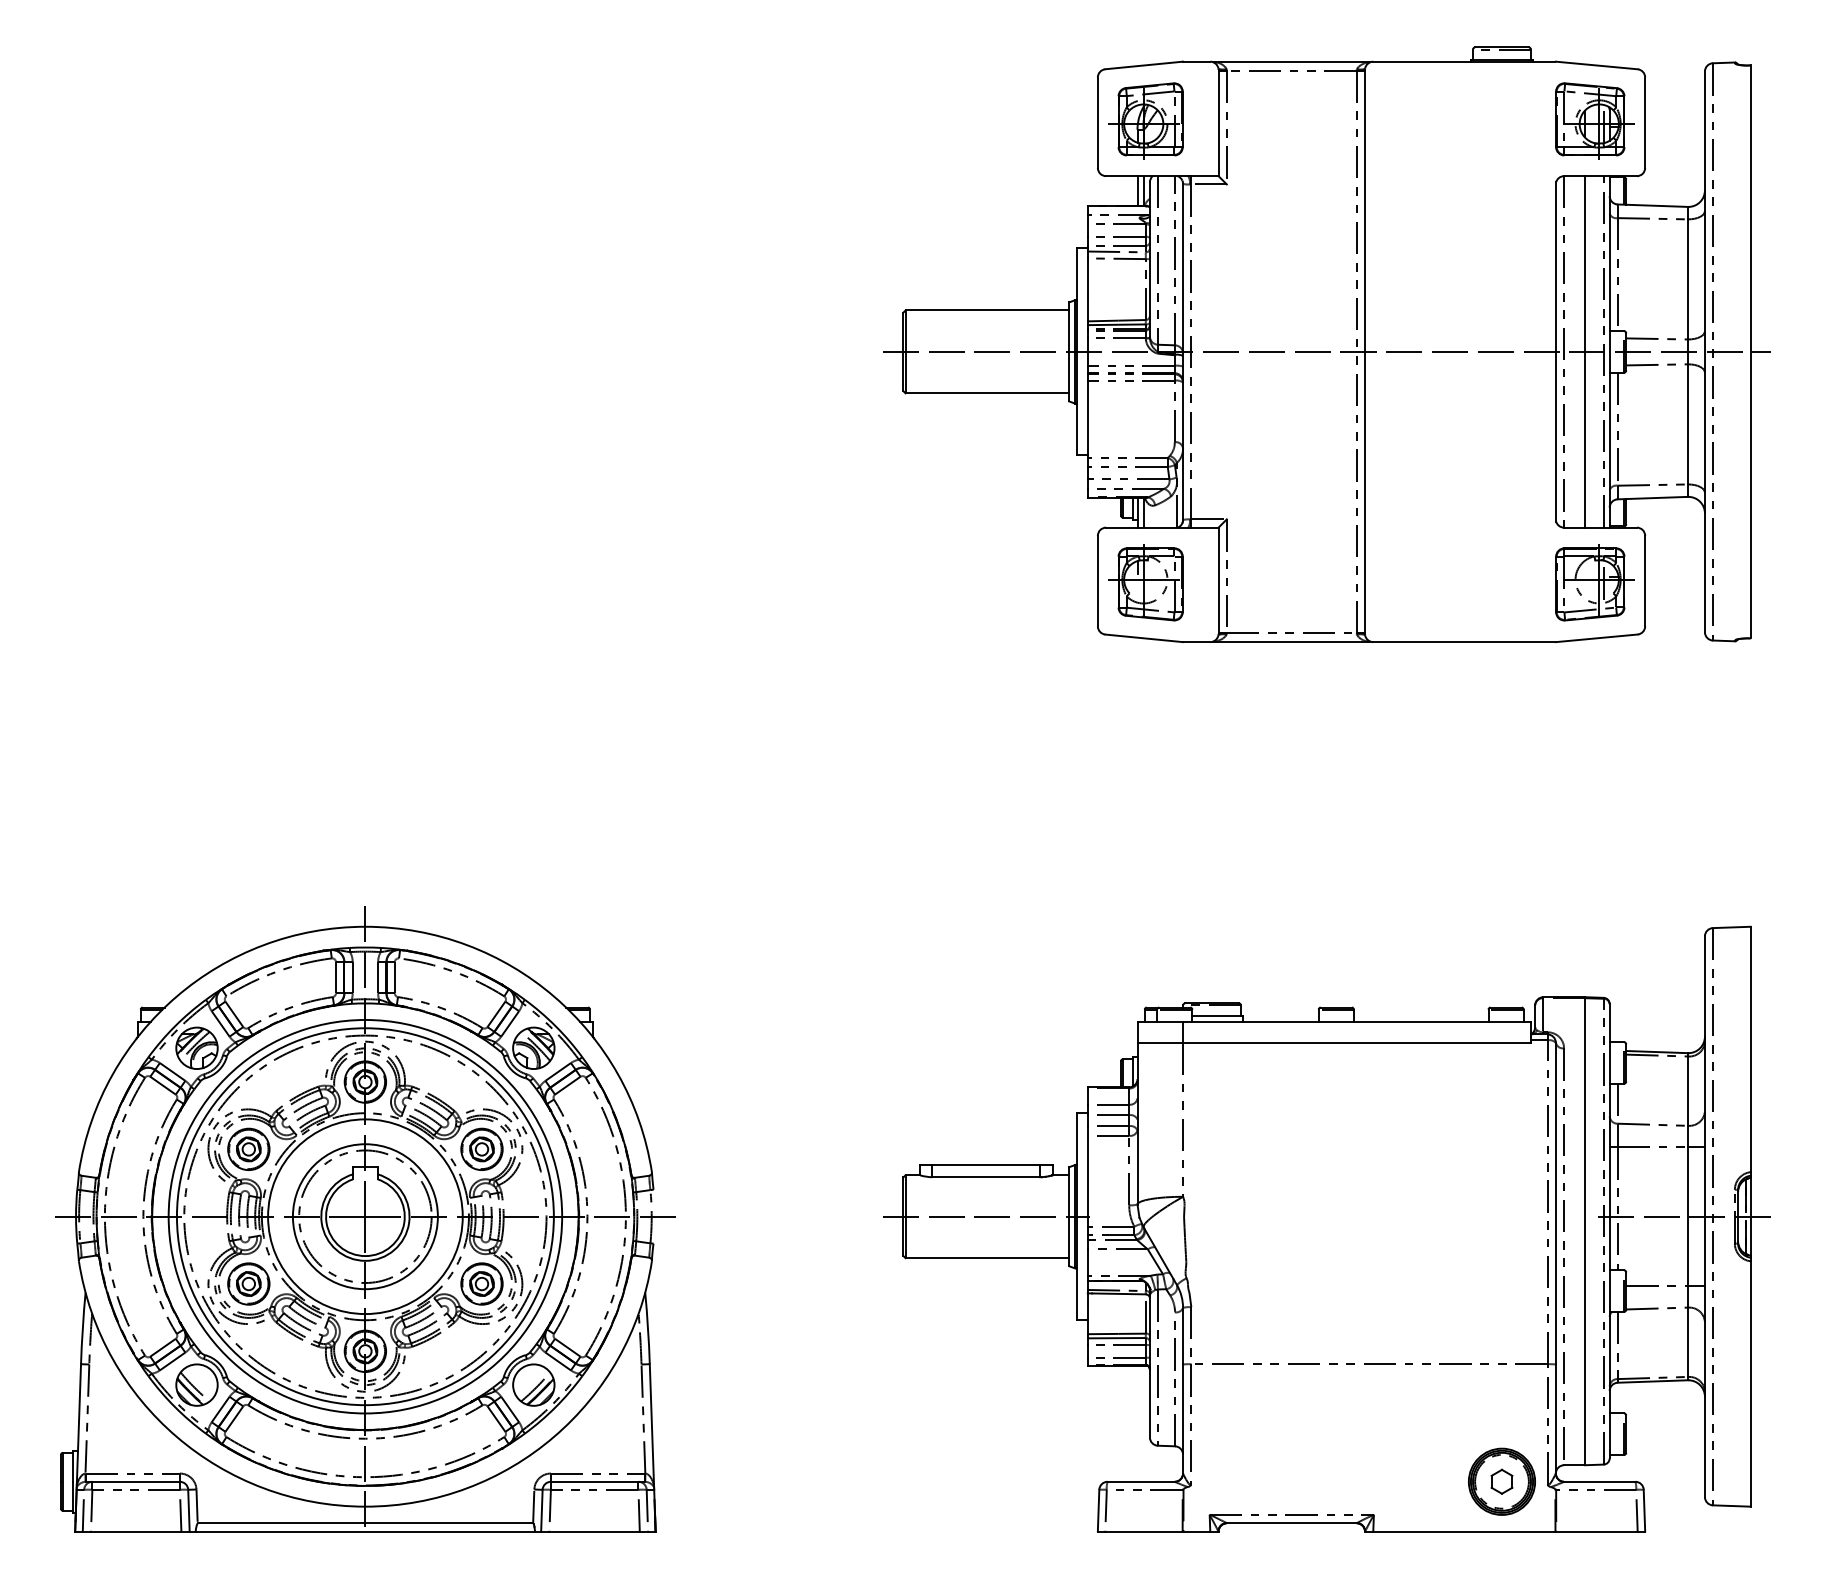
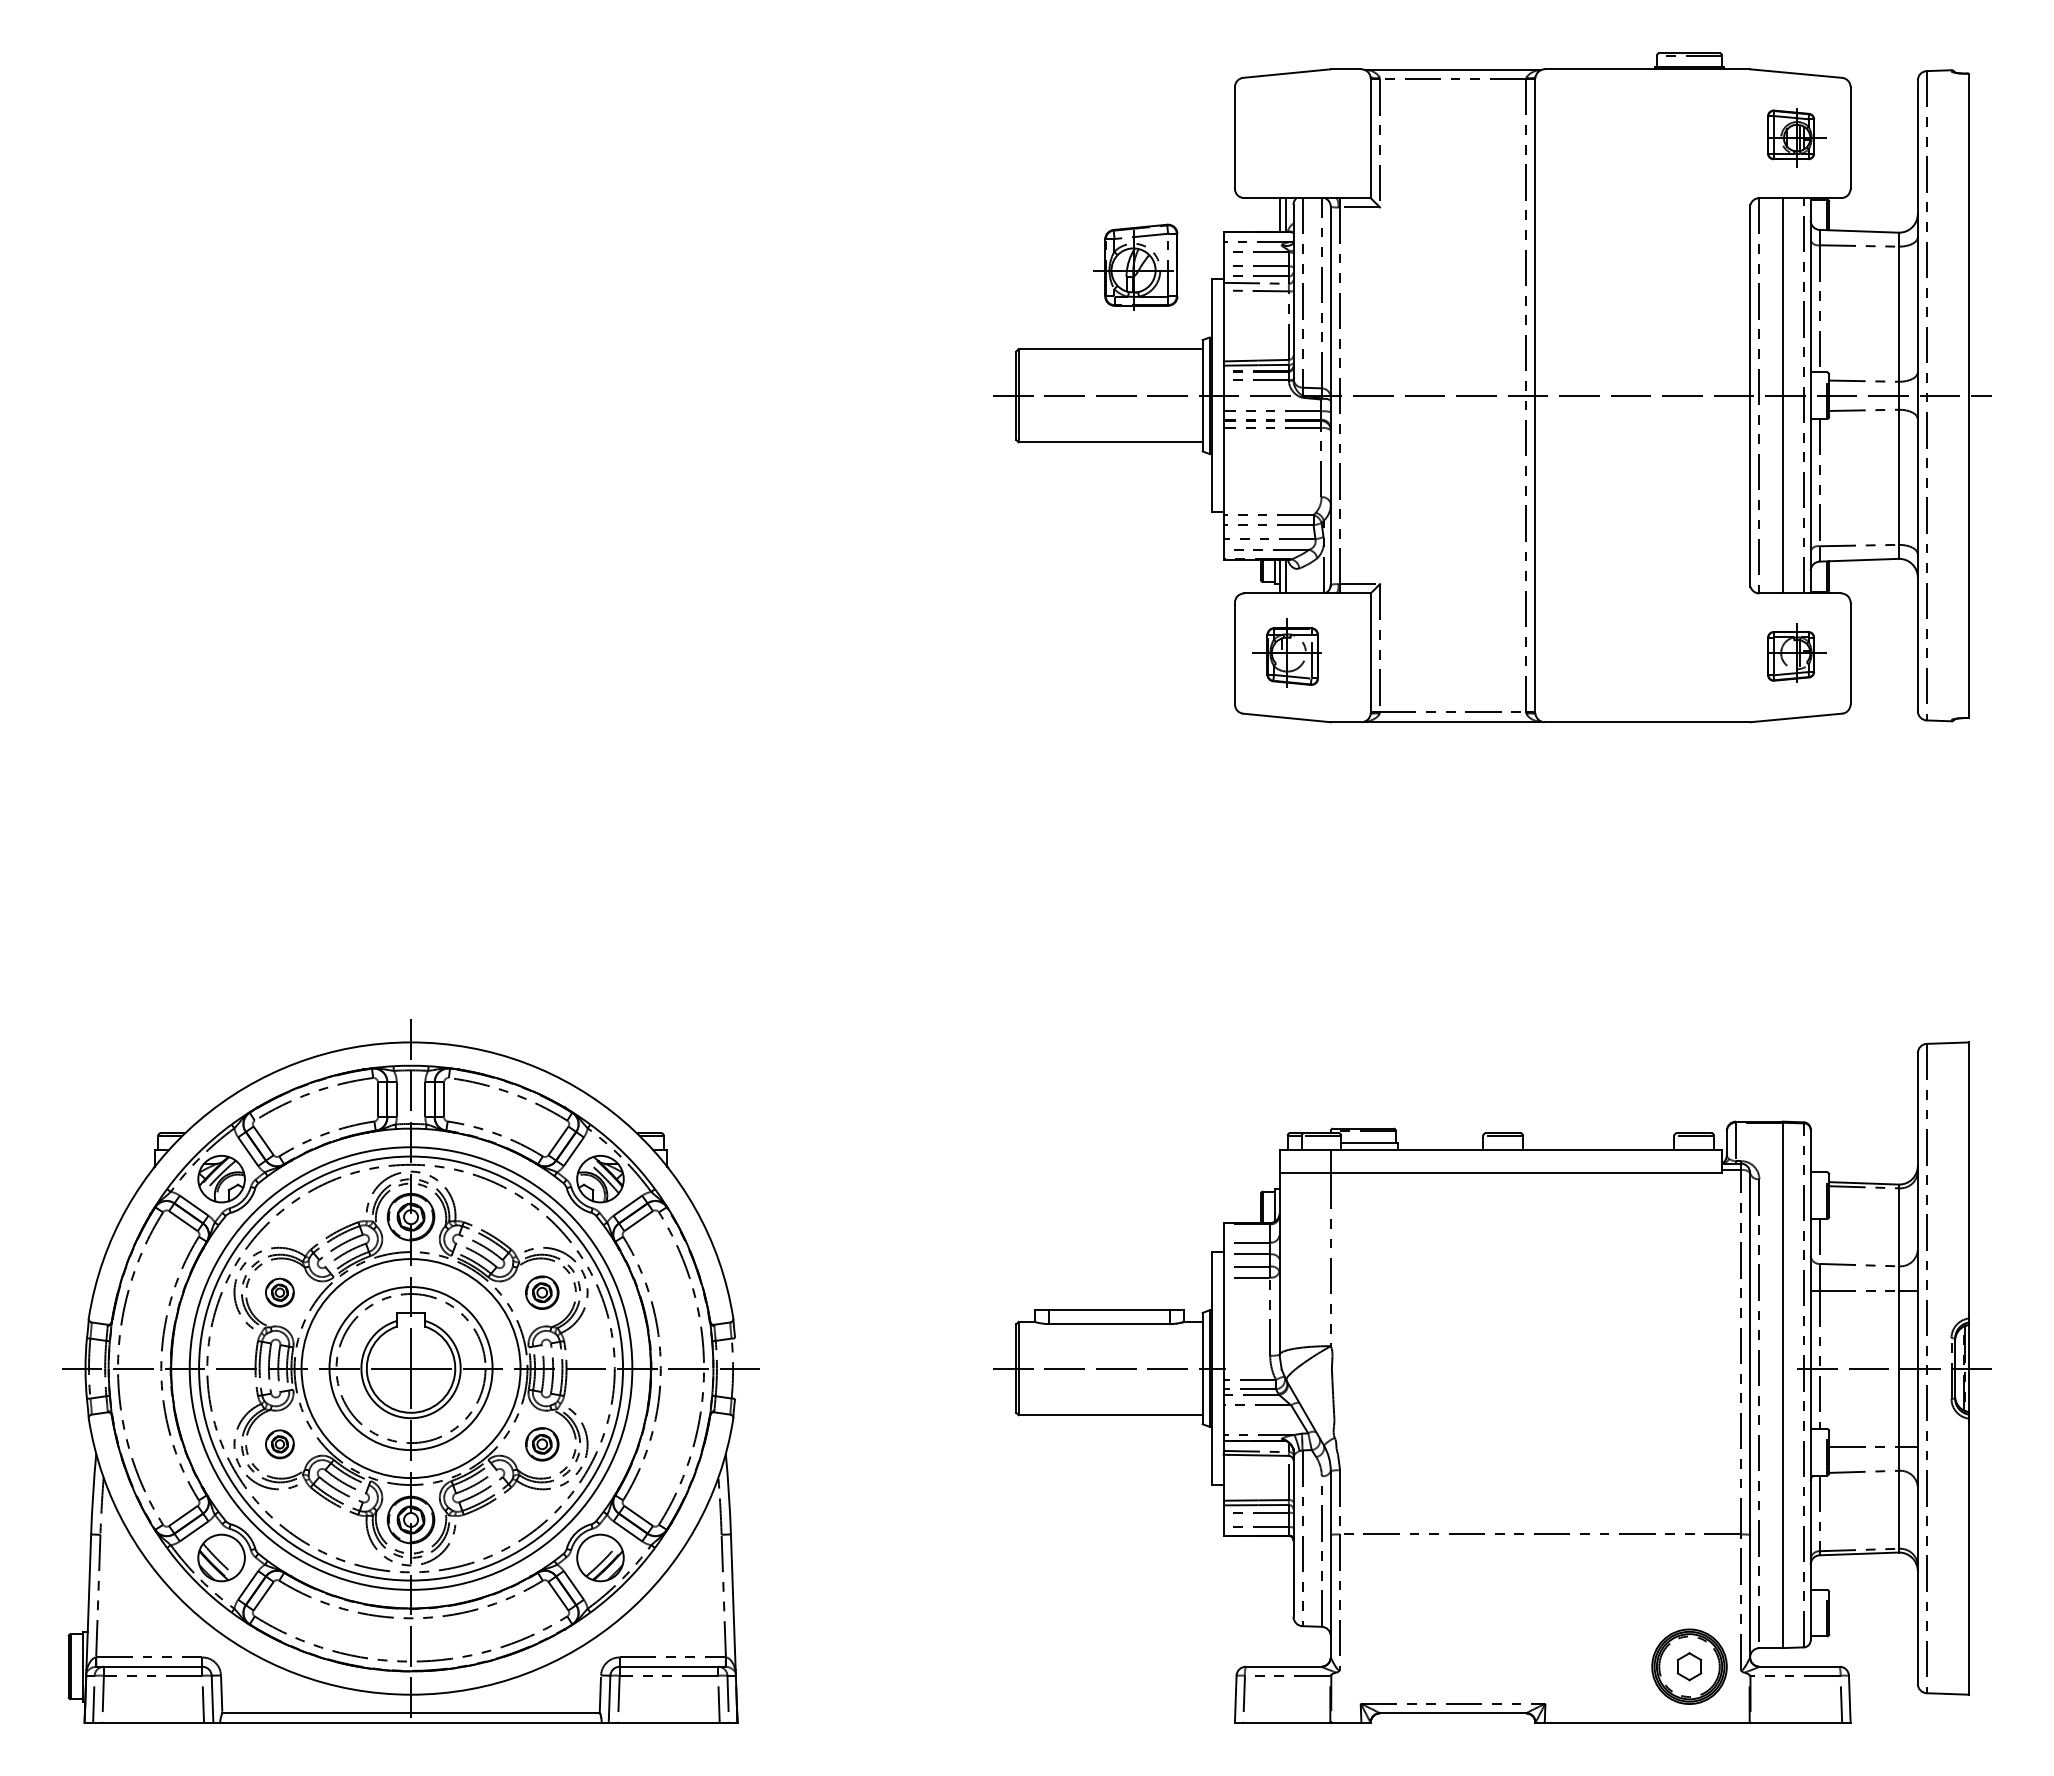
part: (1145, 120) -> (1135, 266), moved
part: (1595, 120) -> (1794, 135), size x0.6
part: (1145, 581) -> (1288, 654), size x0.7
part: (1595, 581) -> (1794, 654), size x0.6
part: (248, 1149) -> (279, 1292), size x0.6
part: (482, 1149) -> (542, 1292), size x0.7
part: (248, 1284) -> (279, 1444), size x0.6
part: (482, 1284) -> (542, 1444), size x0.7

